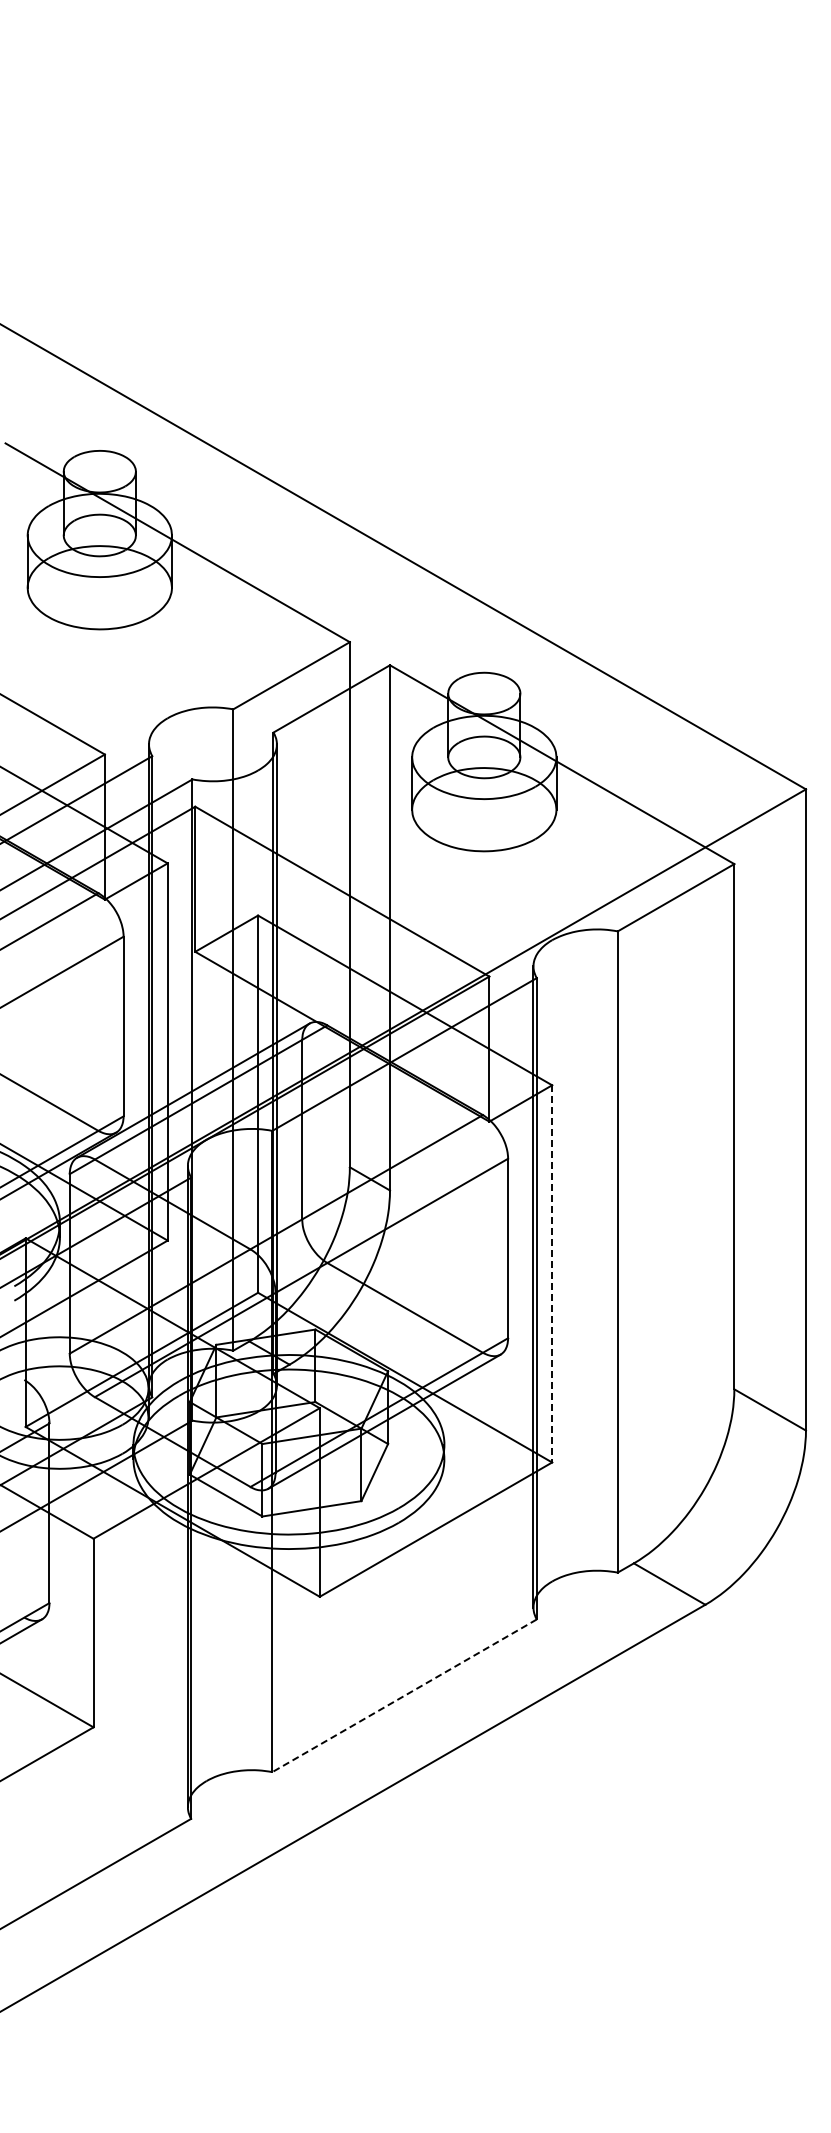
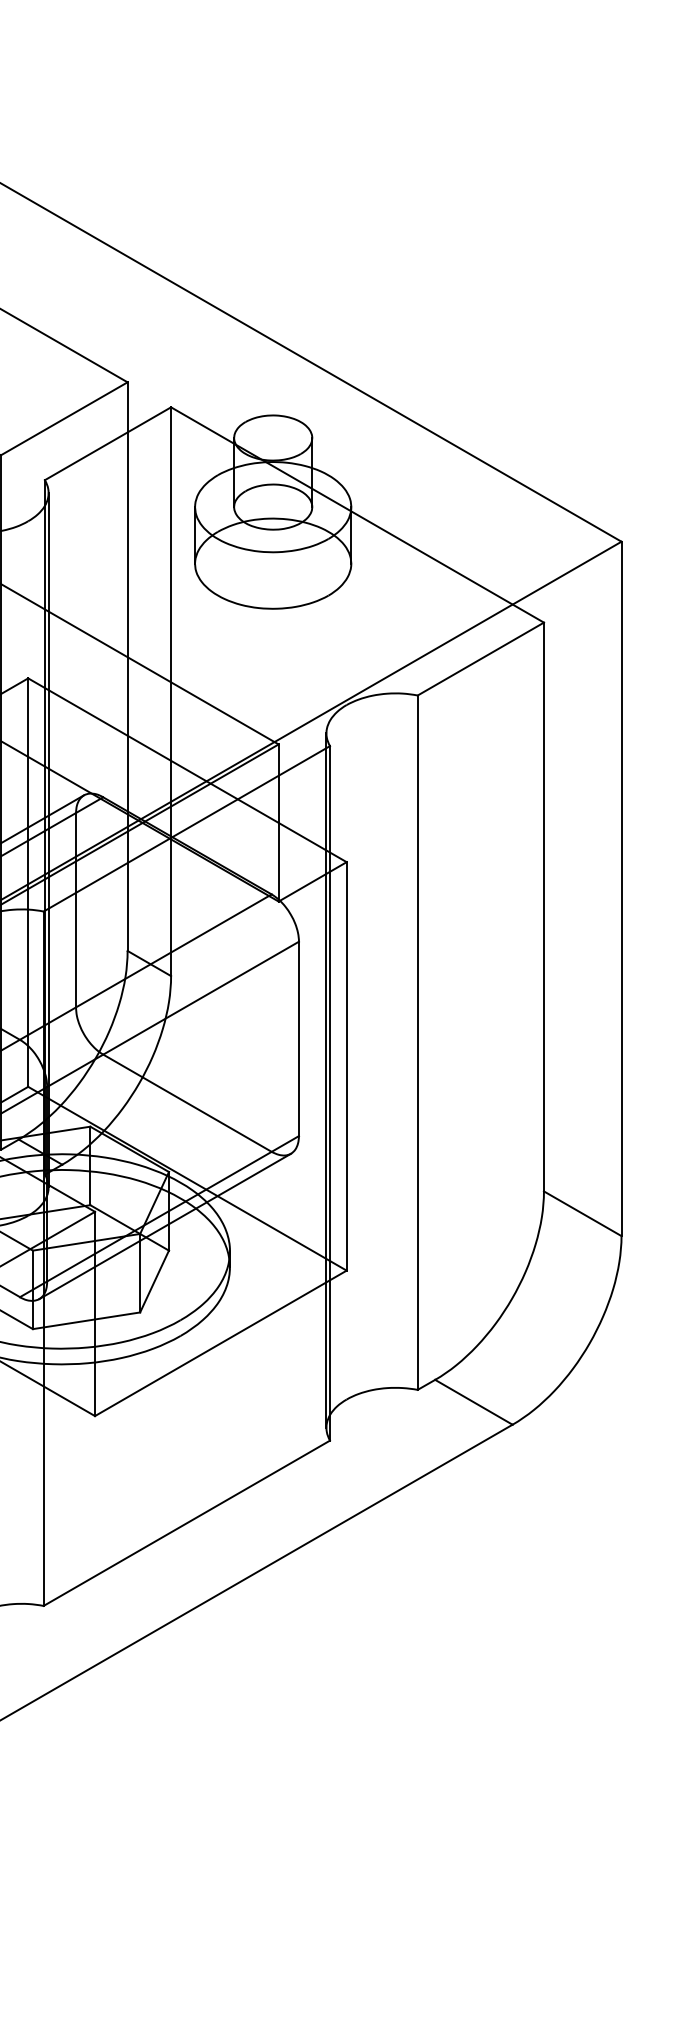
line: (552, 1273) -> (347, 1065), dashed -> solid
line: (404, 1695) -> (186, 1522), dashed -> solid

